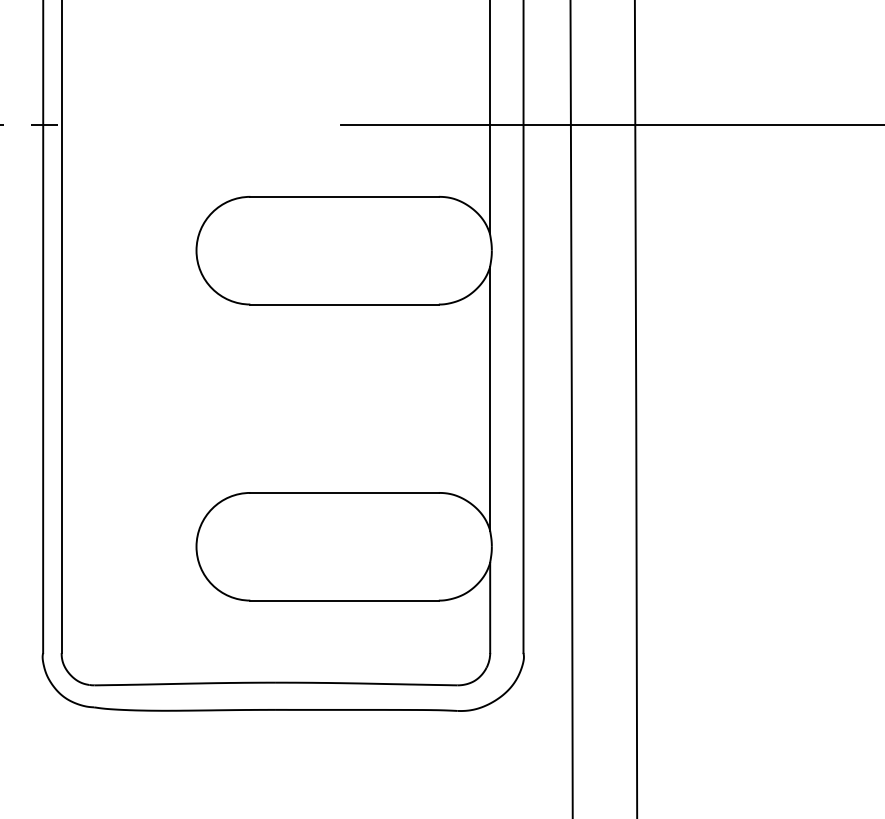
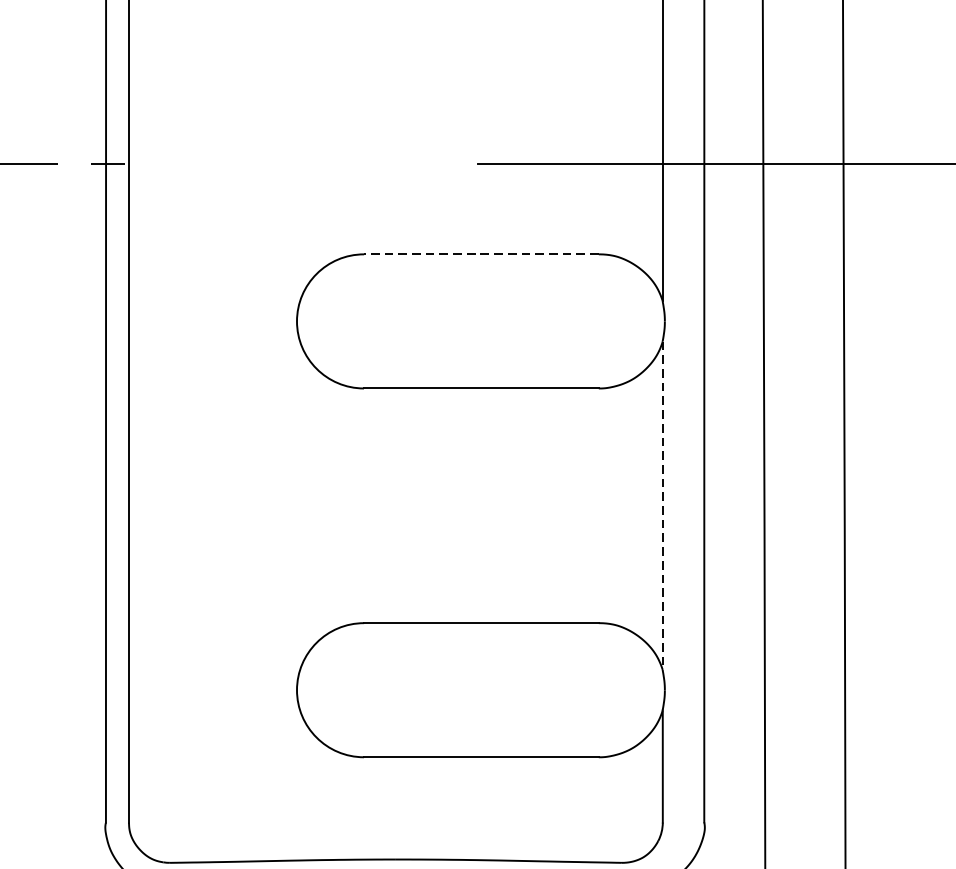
line: (344, 196) -> (481, 253), solid -> dashed
line: (490, 398) -> (663, 505), solid -> dashed

